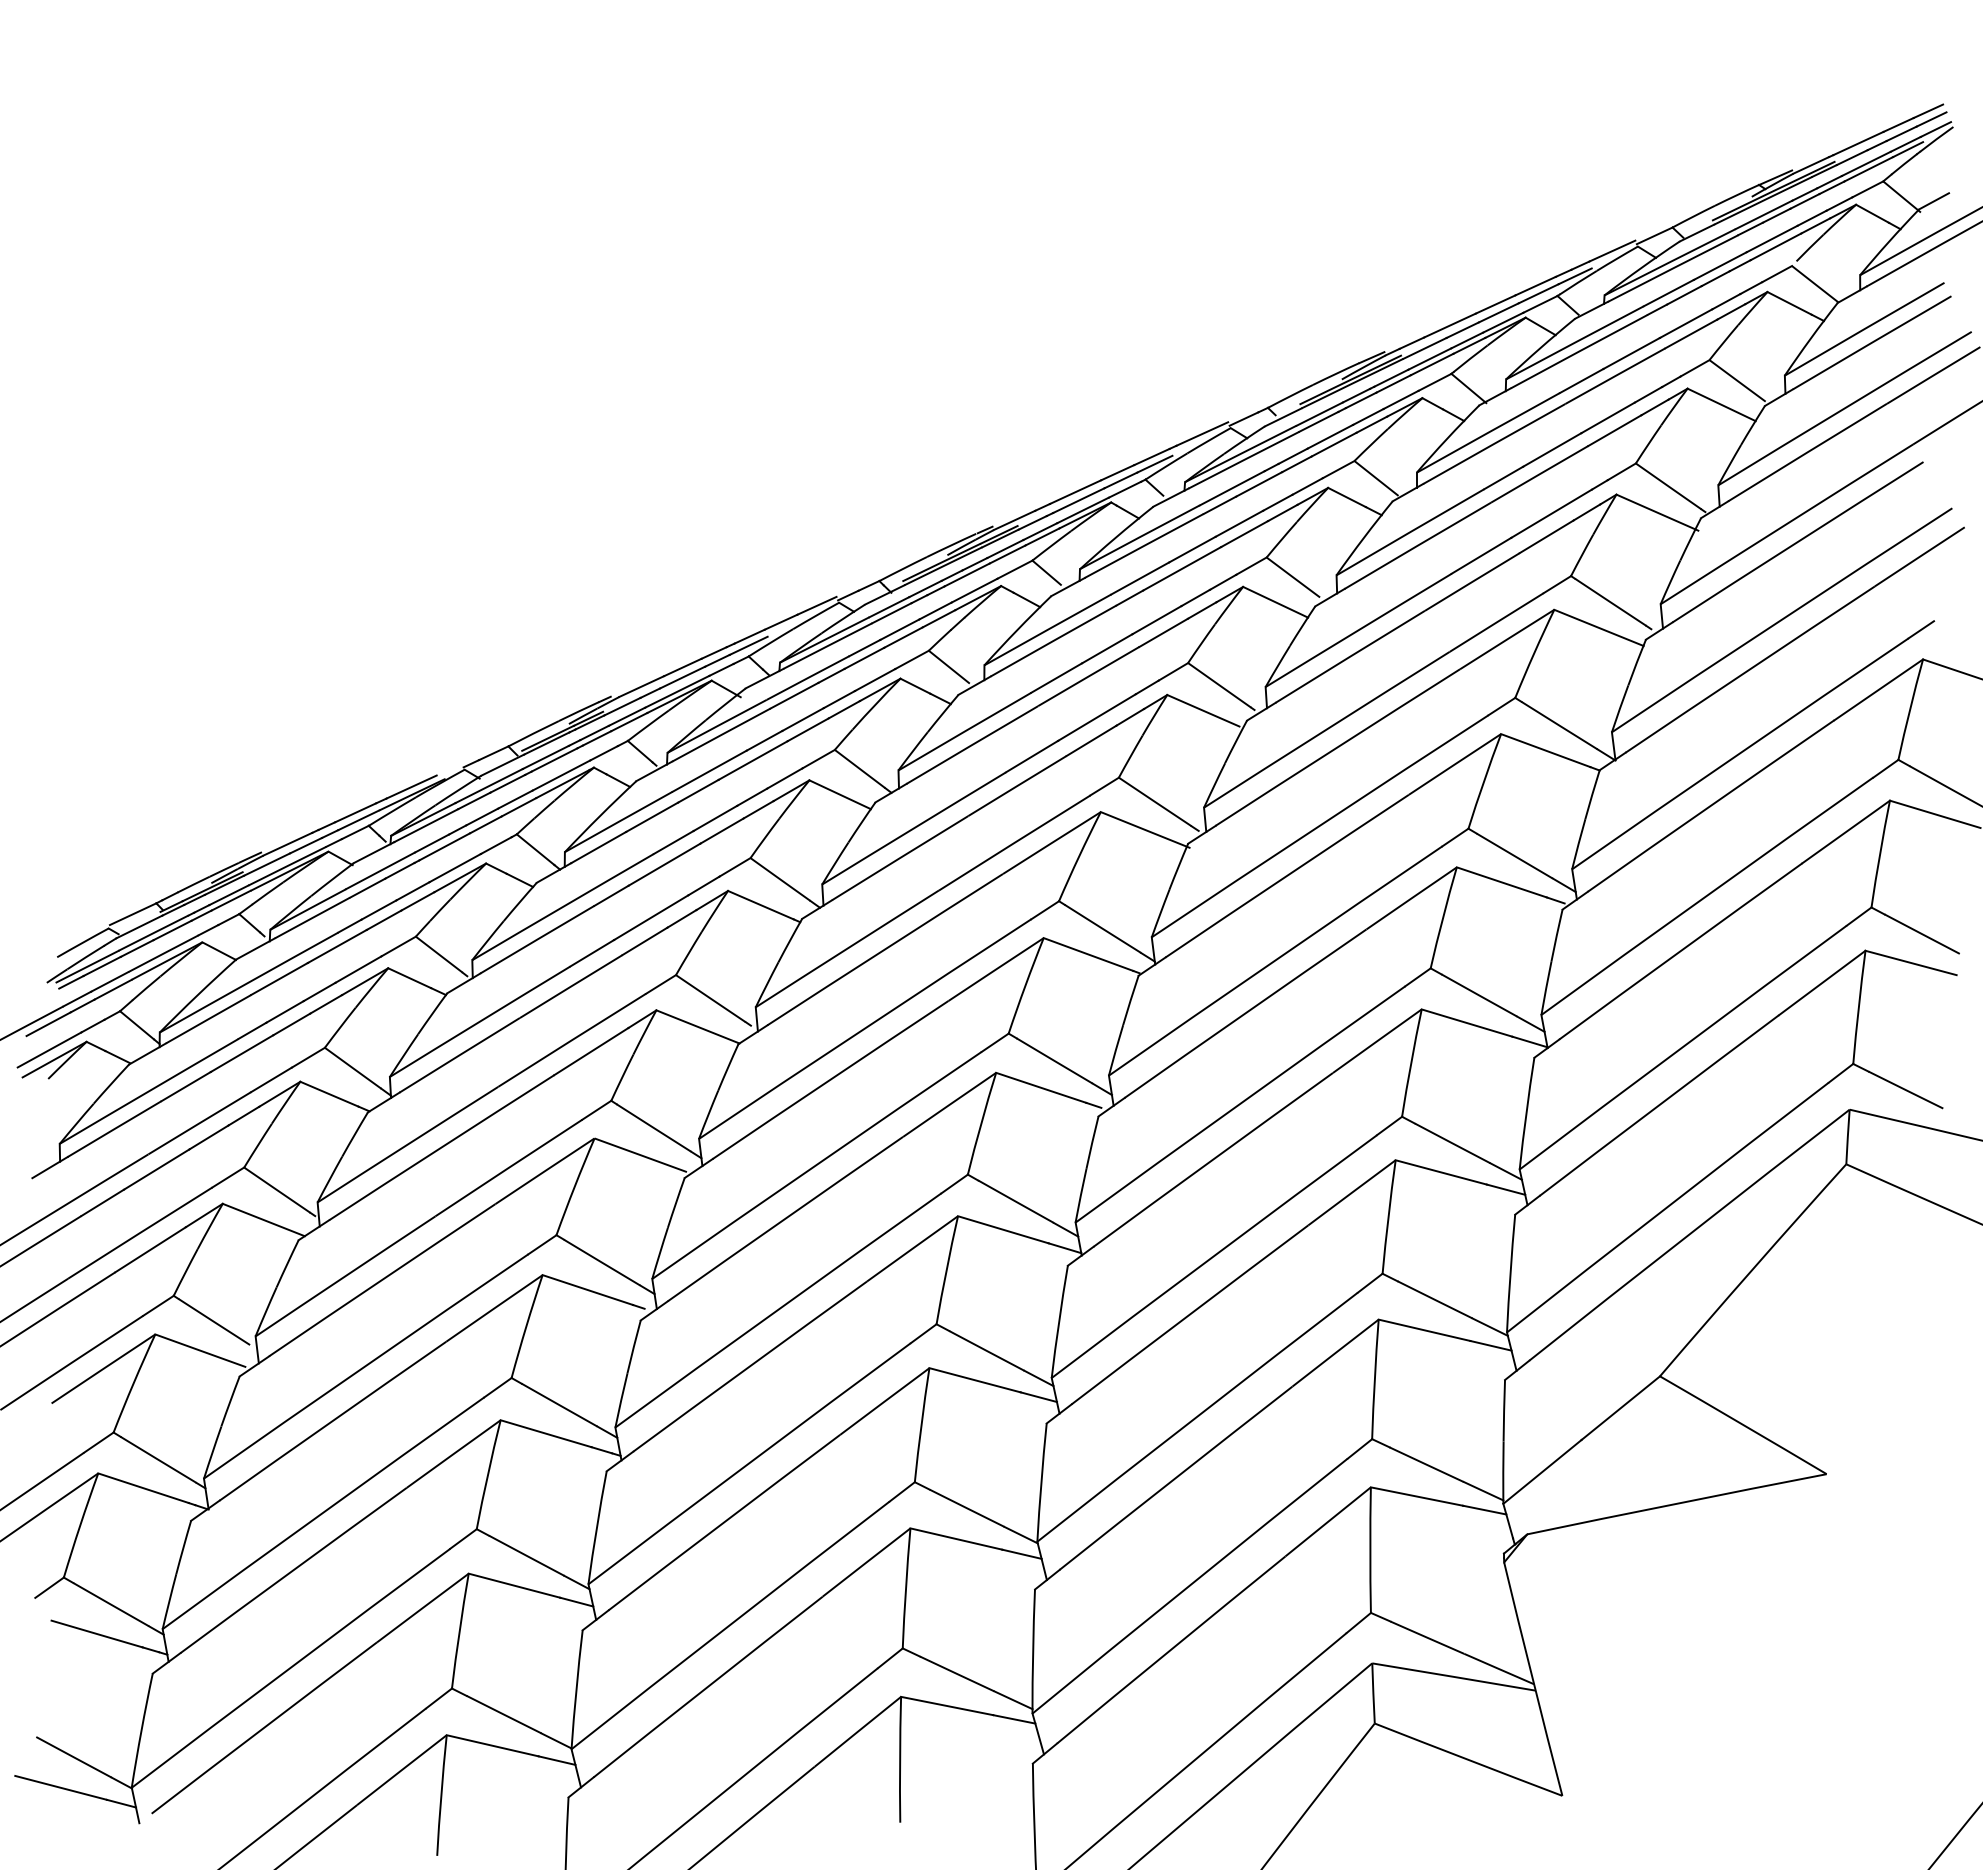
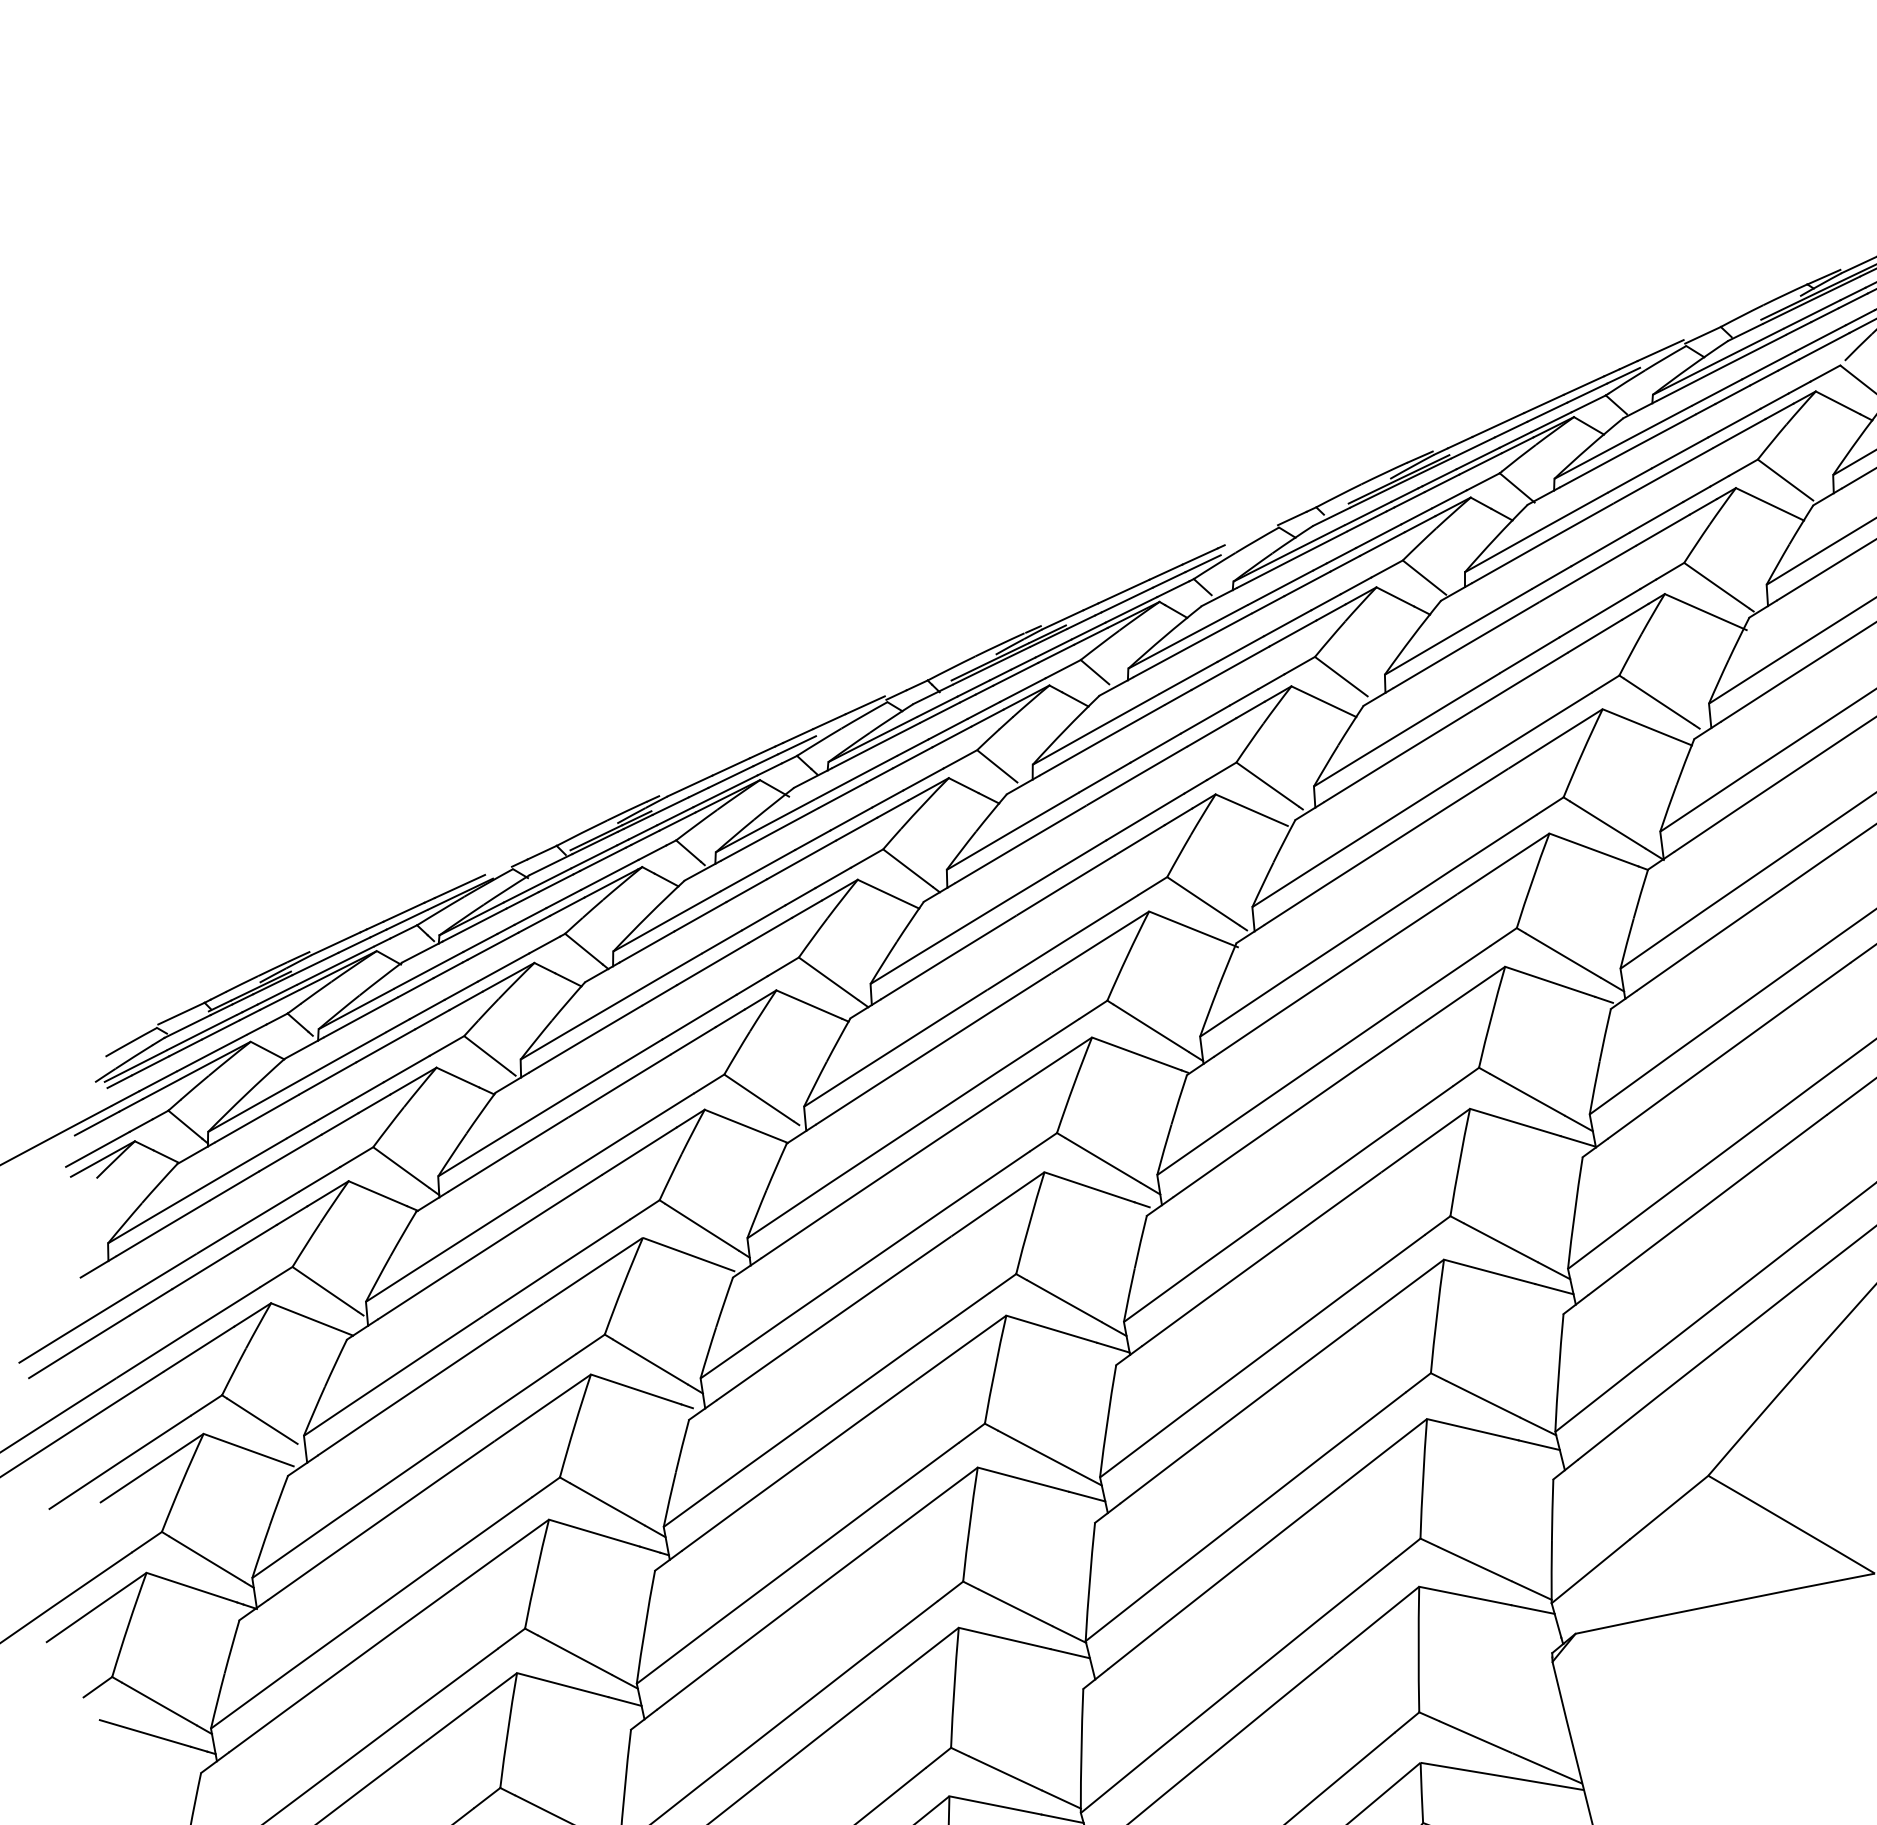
line: (1202, 433) -> (1250, 532), removed

